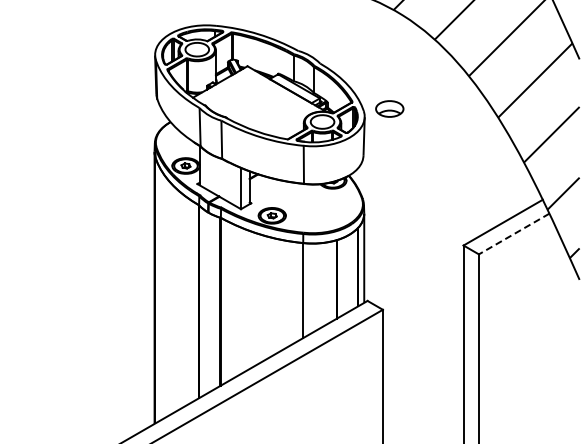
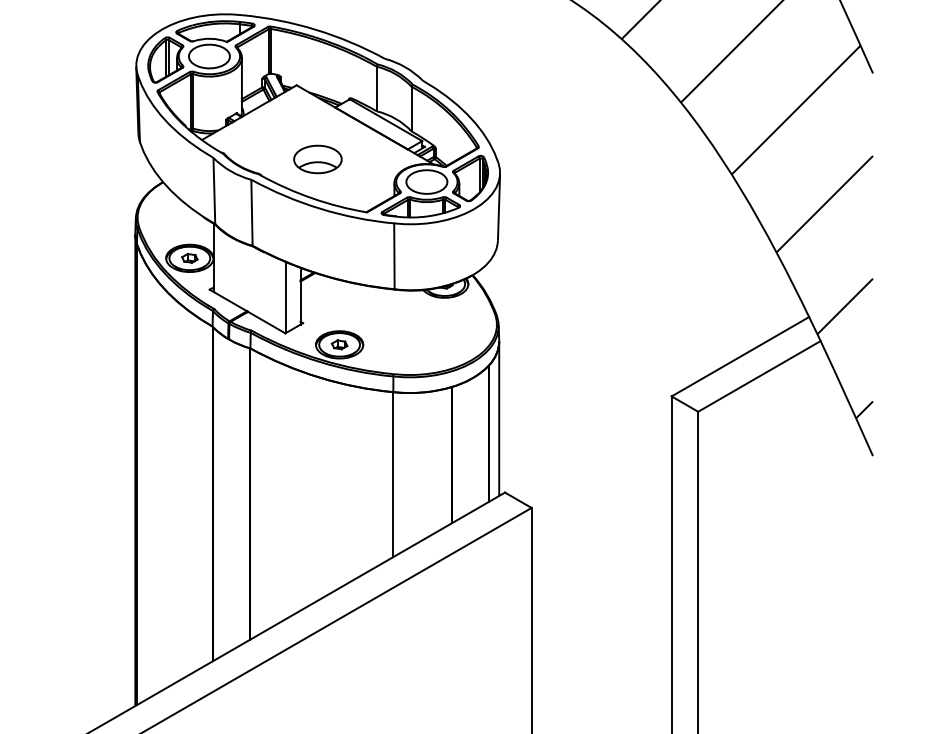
part: (389, 108) -> (317, 158), moved
line: (514, 234) -> (759, 377), dashed -> solid

